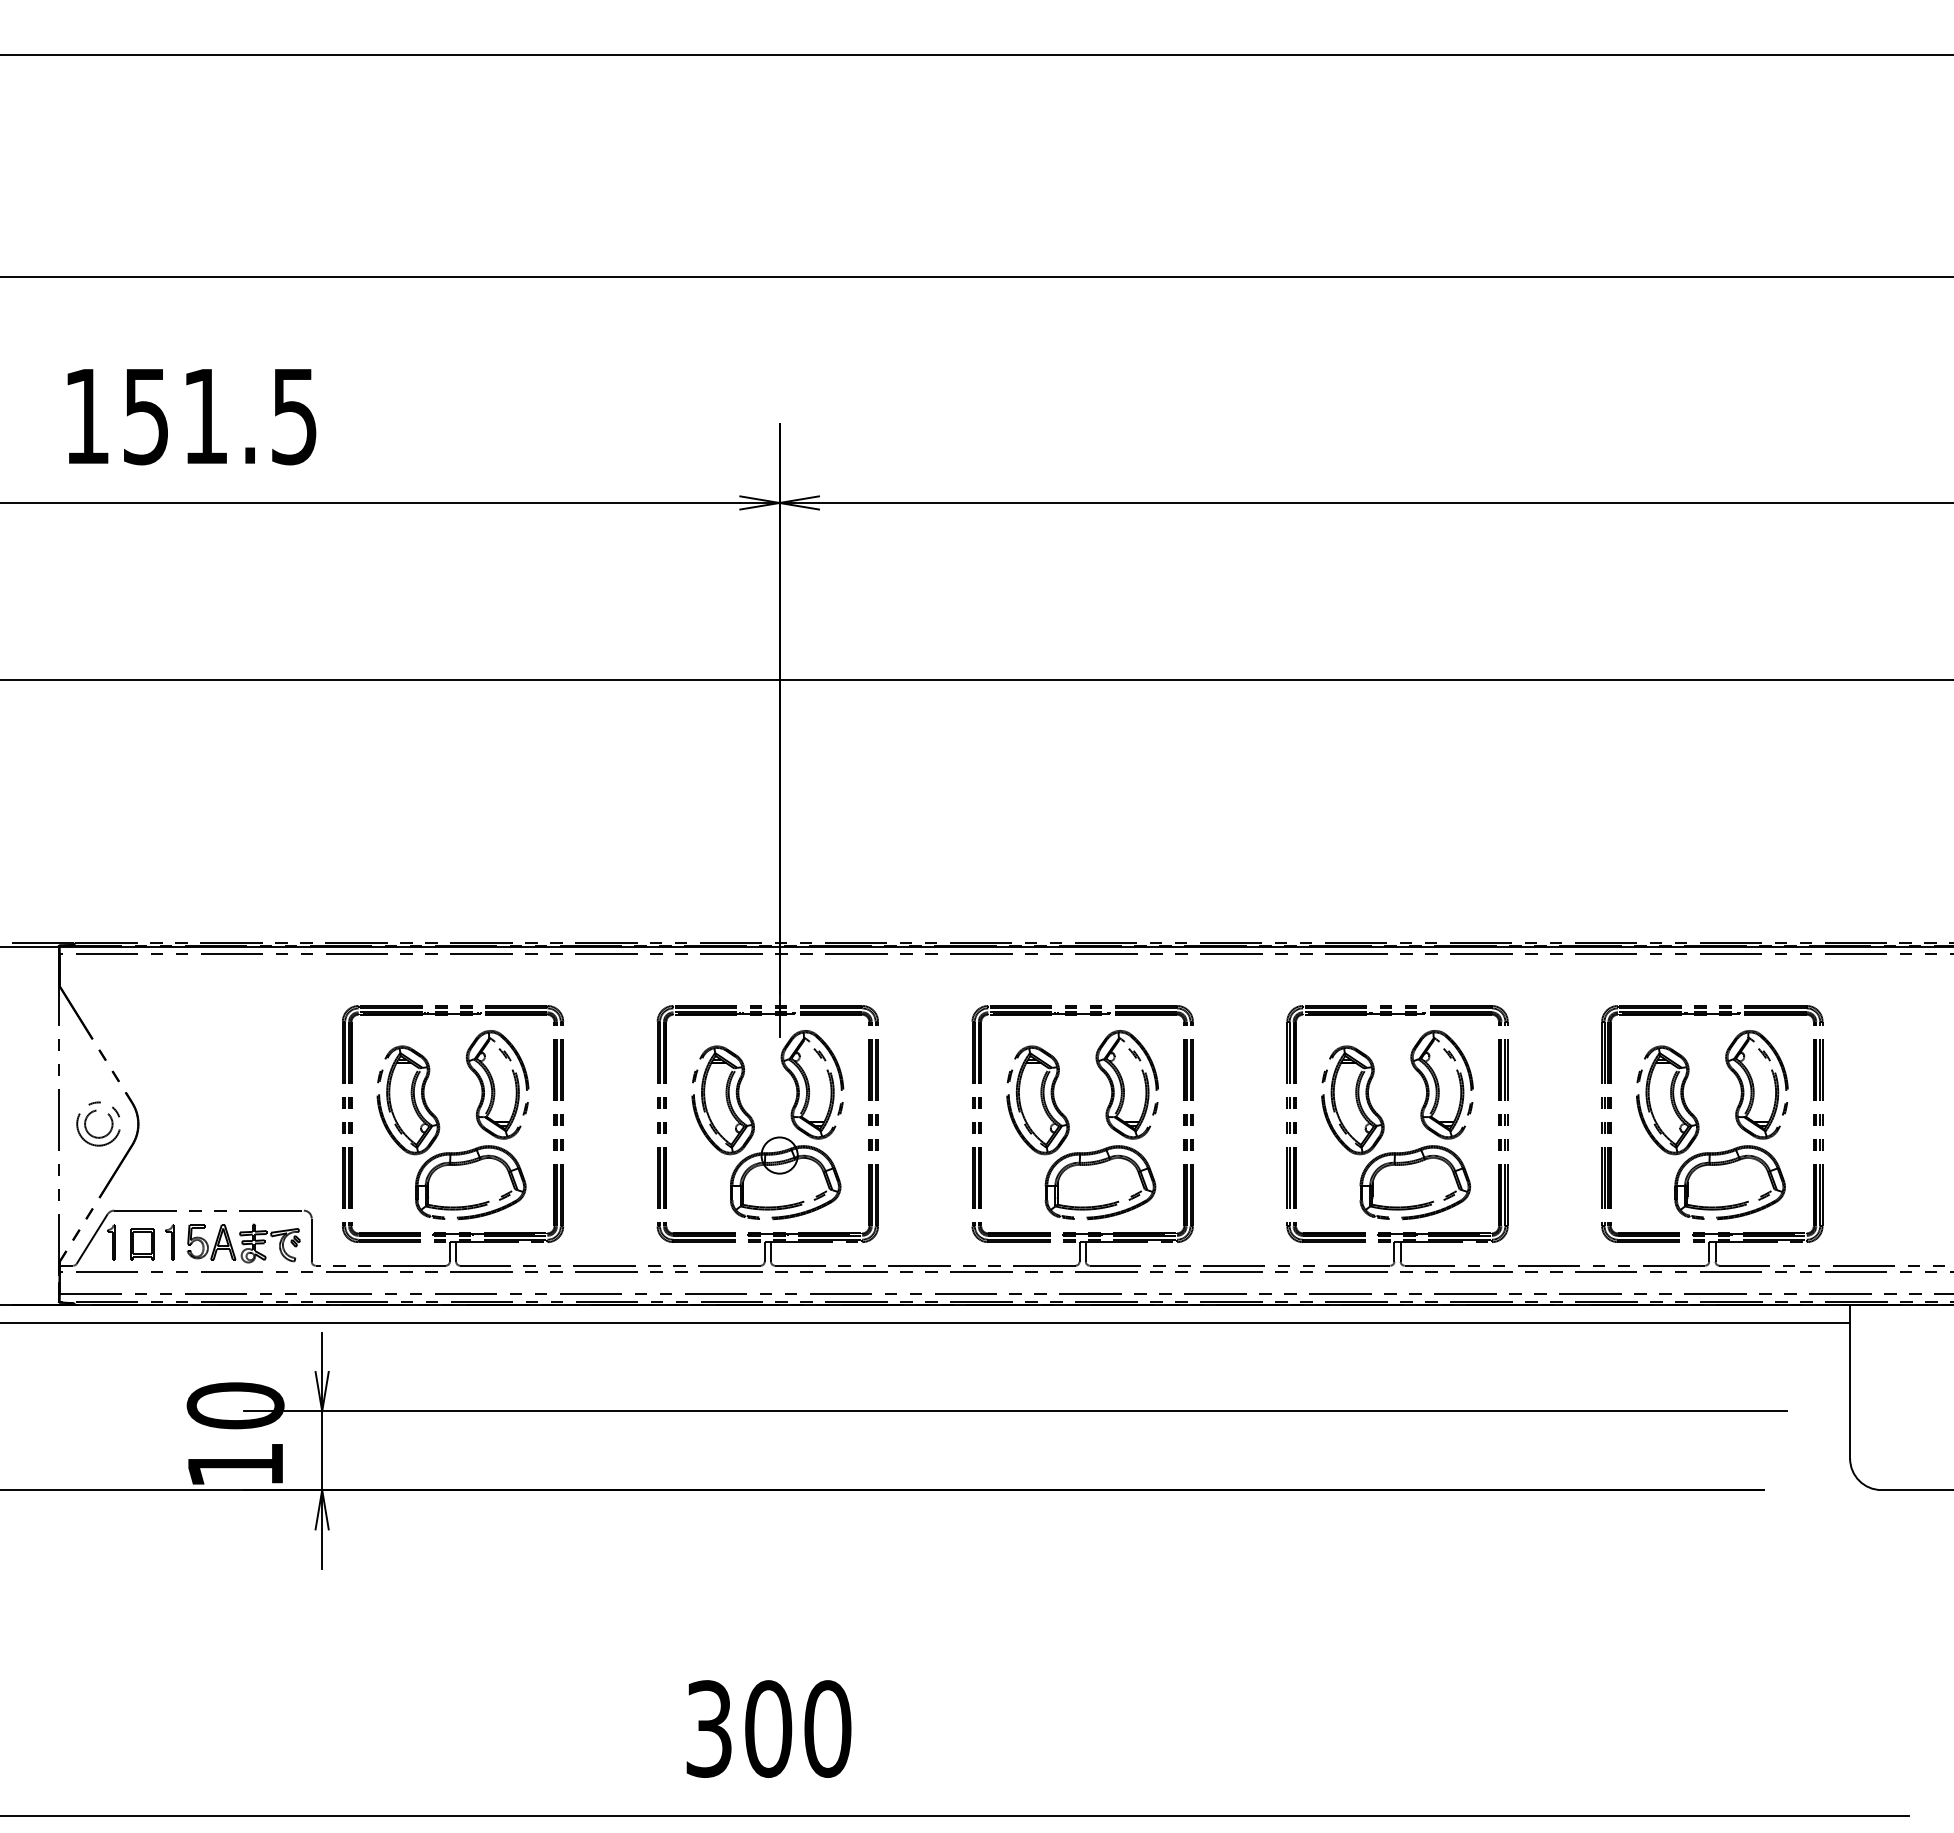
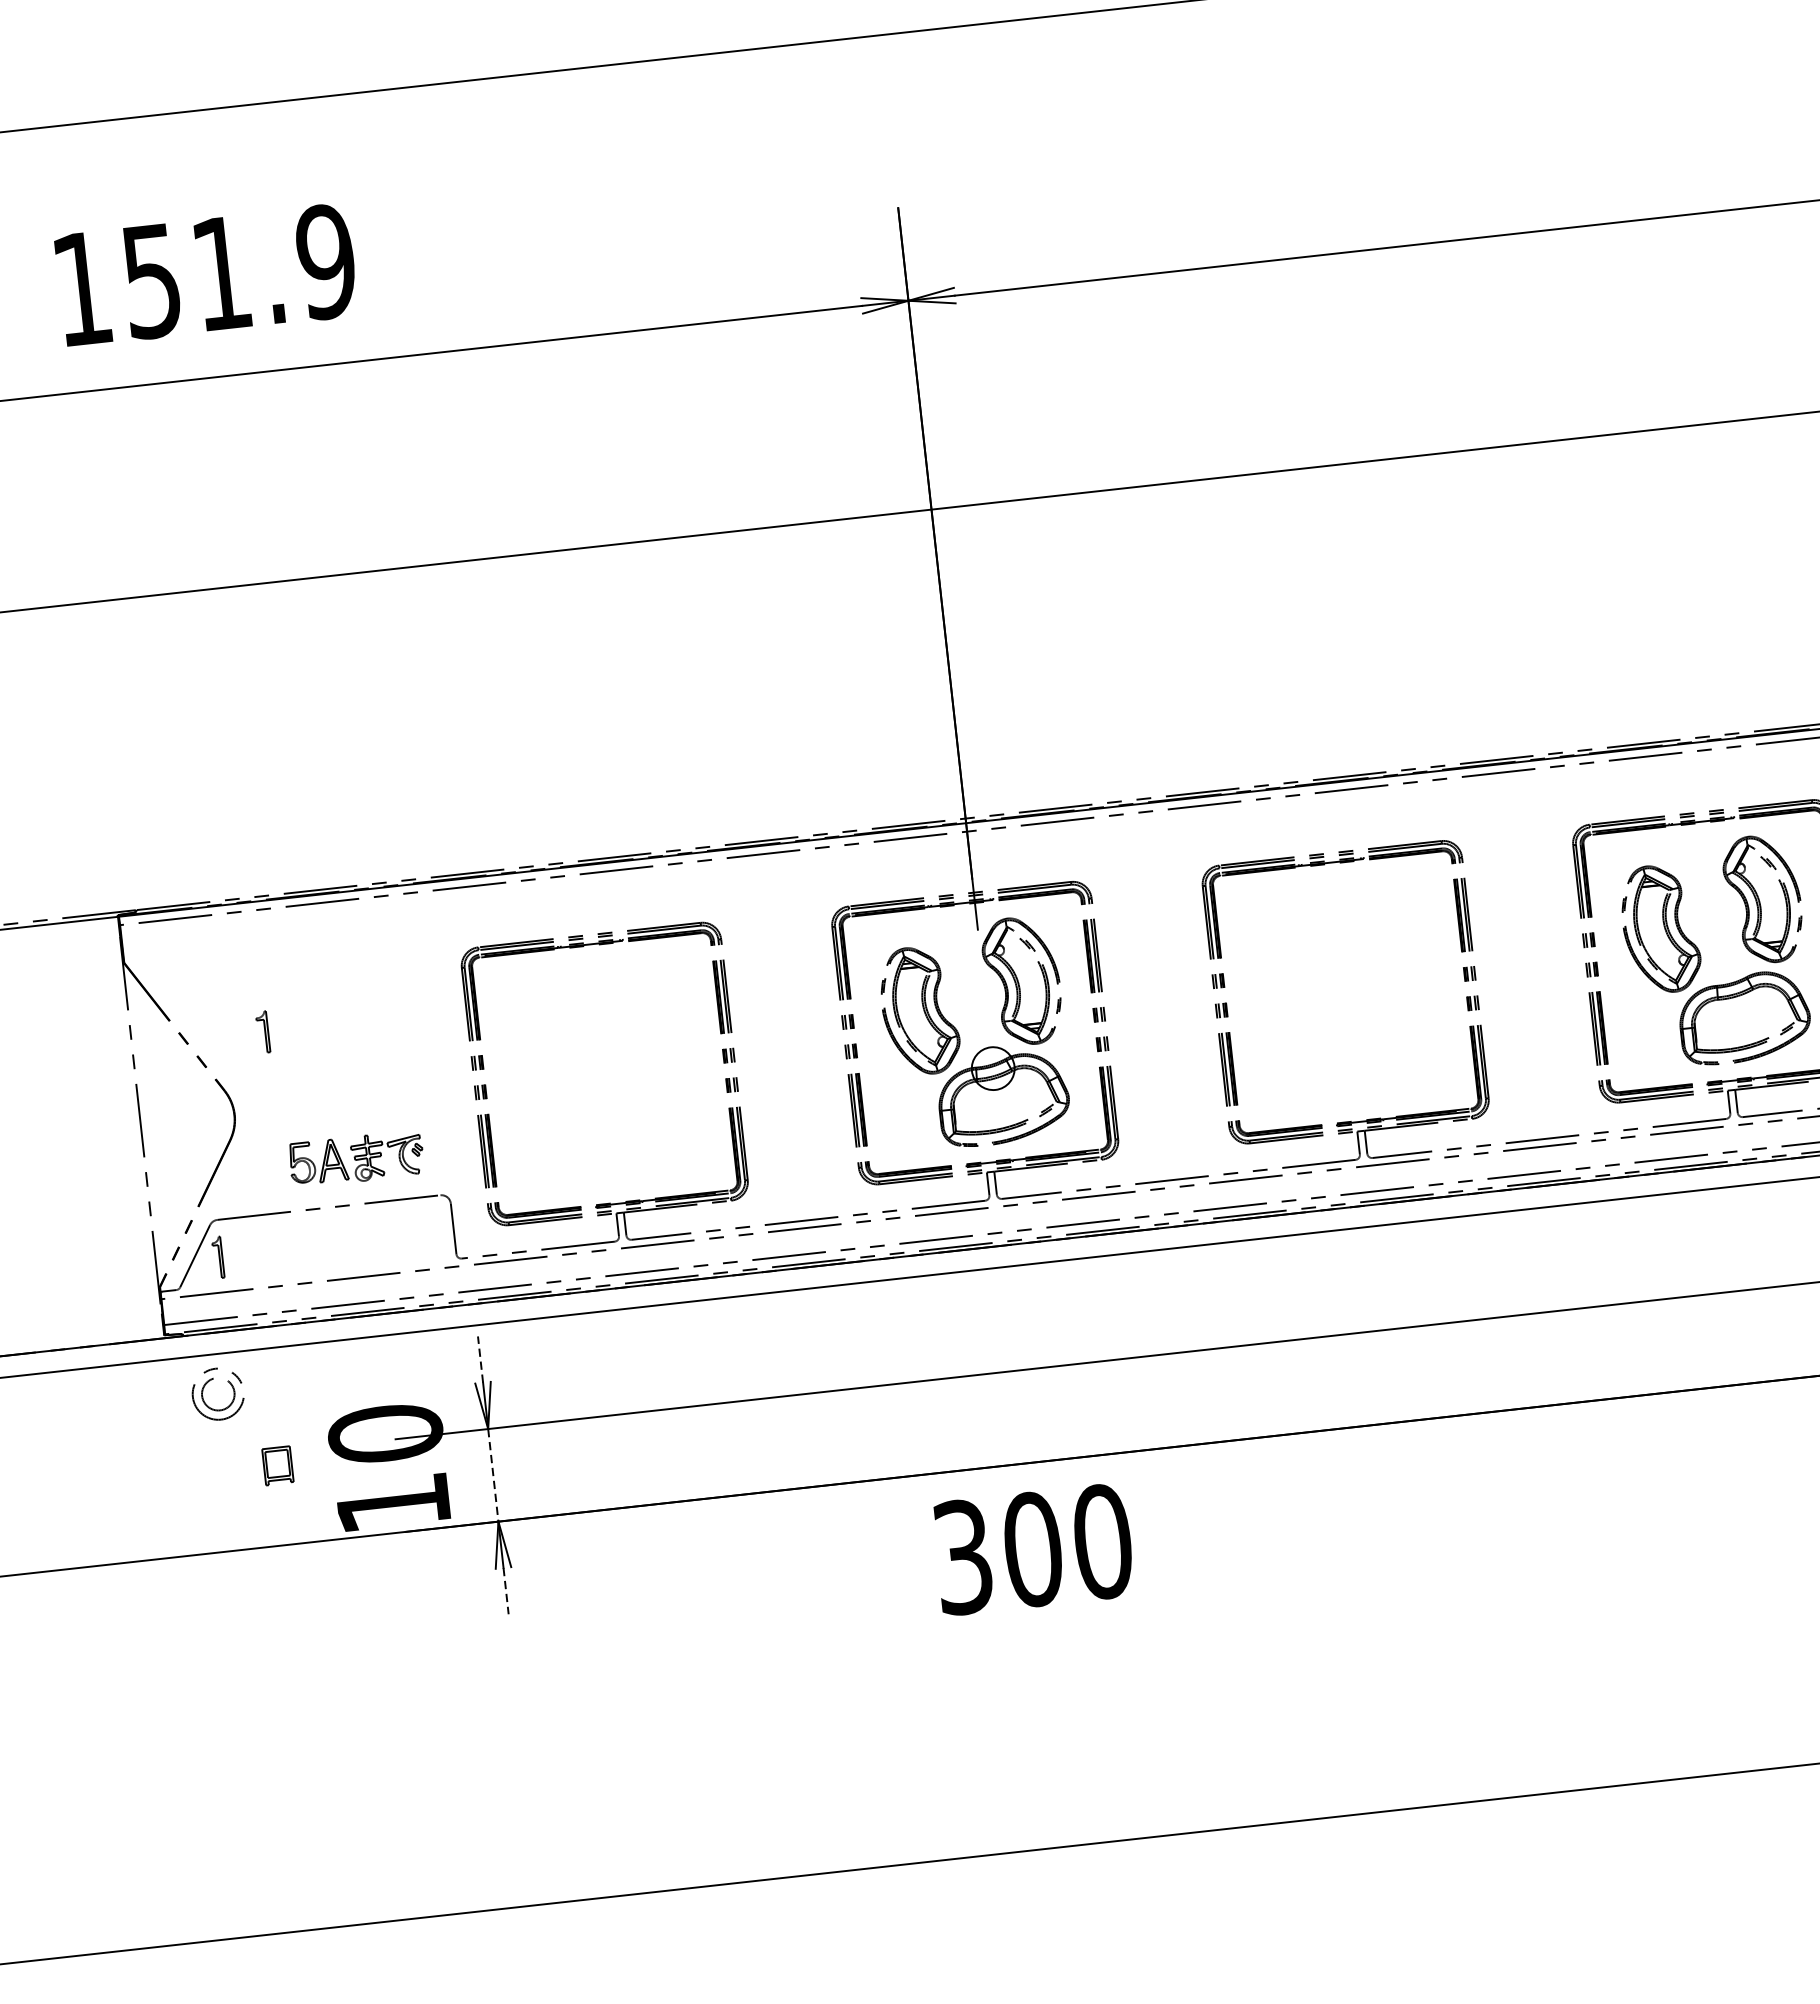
text: (294, 416) -> (326, 262), 151.5 -> 151.9
part: (90, 1114) -> (207, 1384), moved
part: (1069, 1125) -> (1330, 995), removed
part: (440, 1126) -> (590, 1078), removed
part: (169, 1242) -> (262, 1032), moved
part: (243, 1243) -> (356, 1159), moved
part: (142, 1244) -> (278, 1465), moved
line: (322, 1352) -> (480, 1359), solid -> dashed
line: (322, 1451) -> (493, 1476), solid -> dashed
line: (322, 1549) -> (506, 1591), solid -> dashed
text: (768, 1728) -> (1032, 1548), moved

